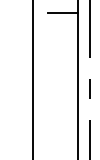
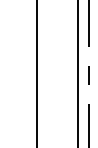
line: (63, 12) -> (64, 5), removed

